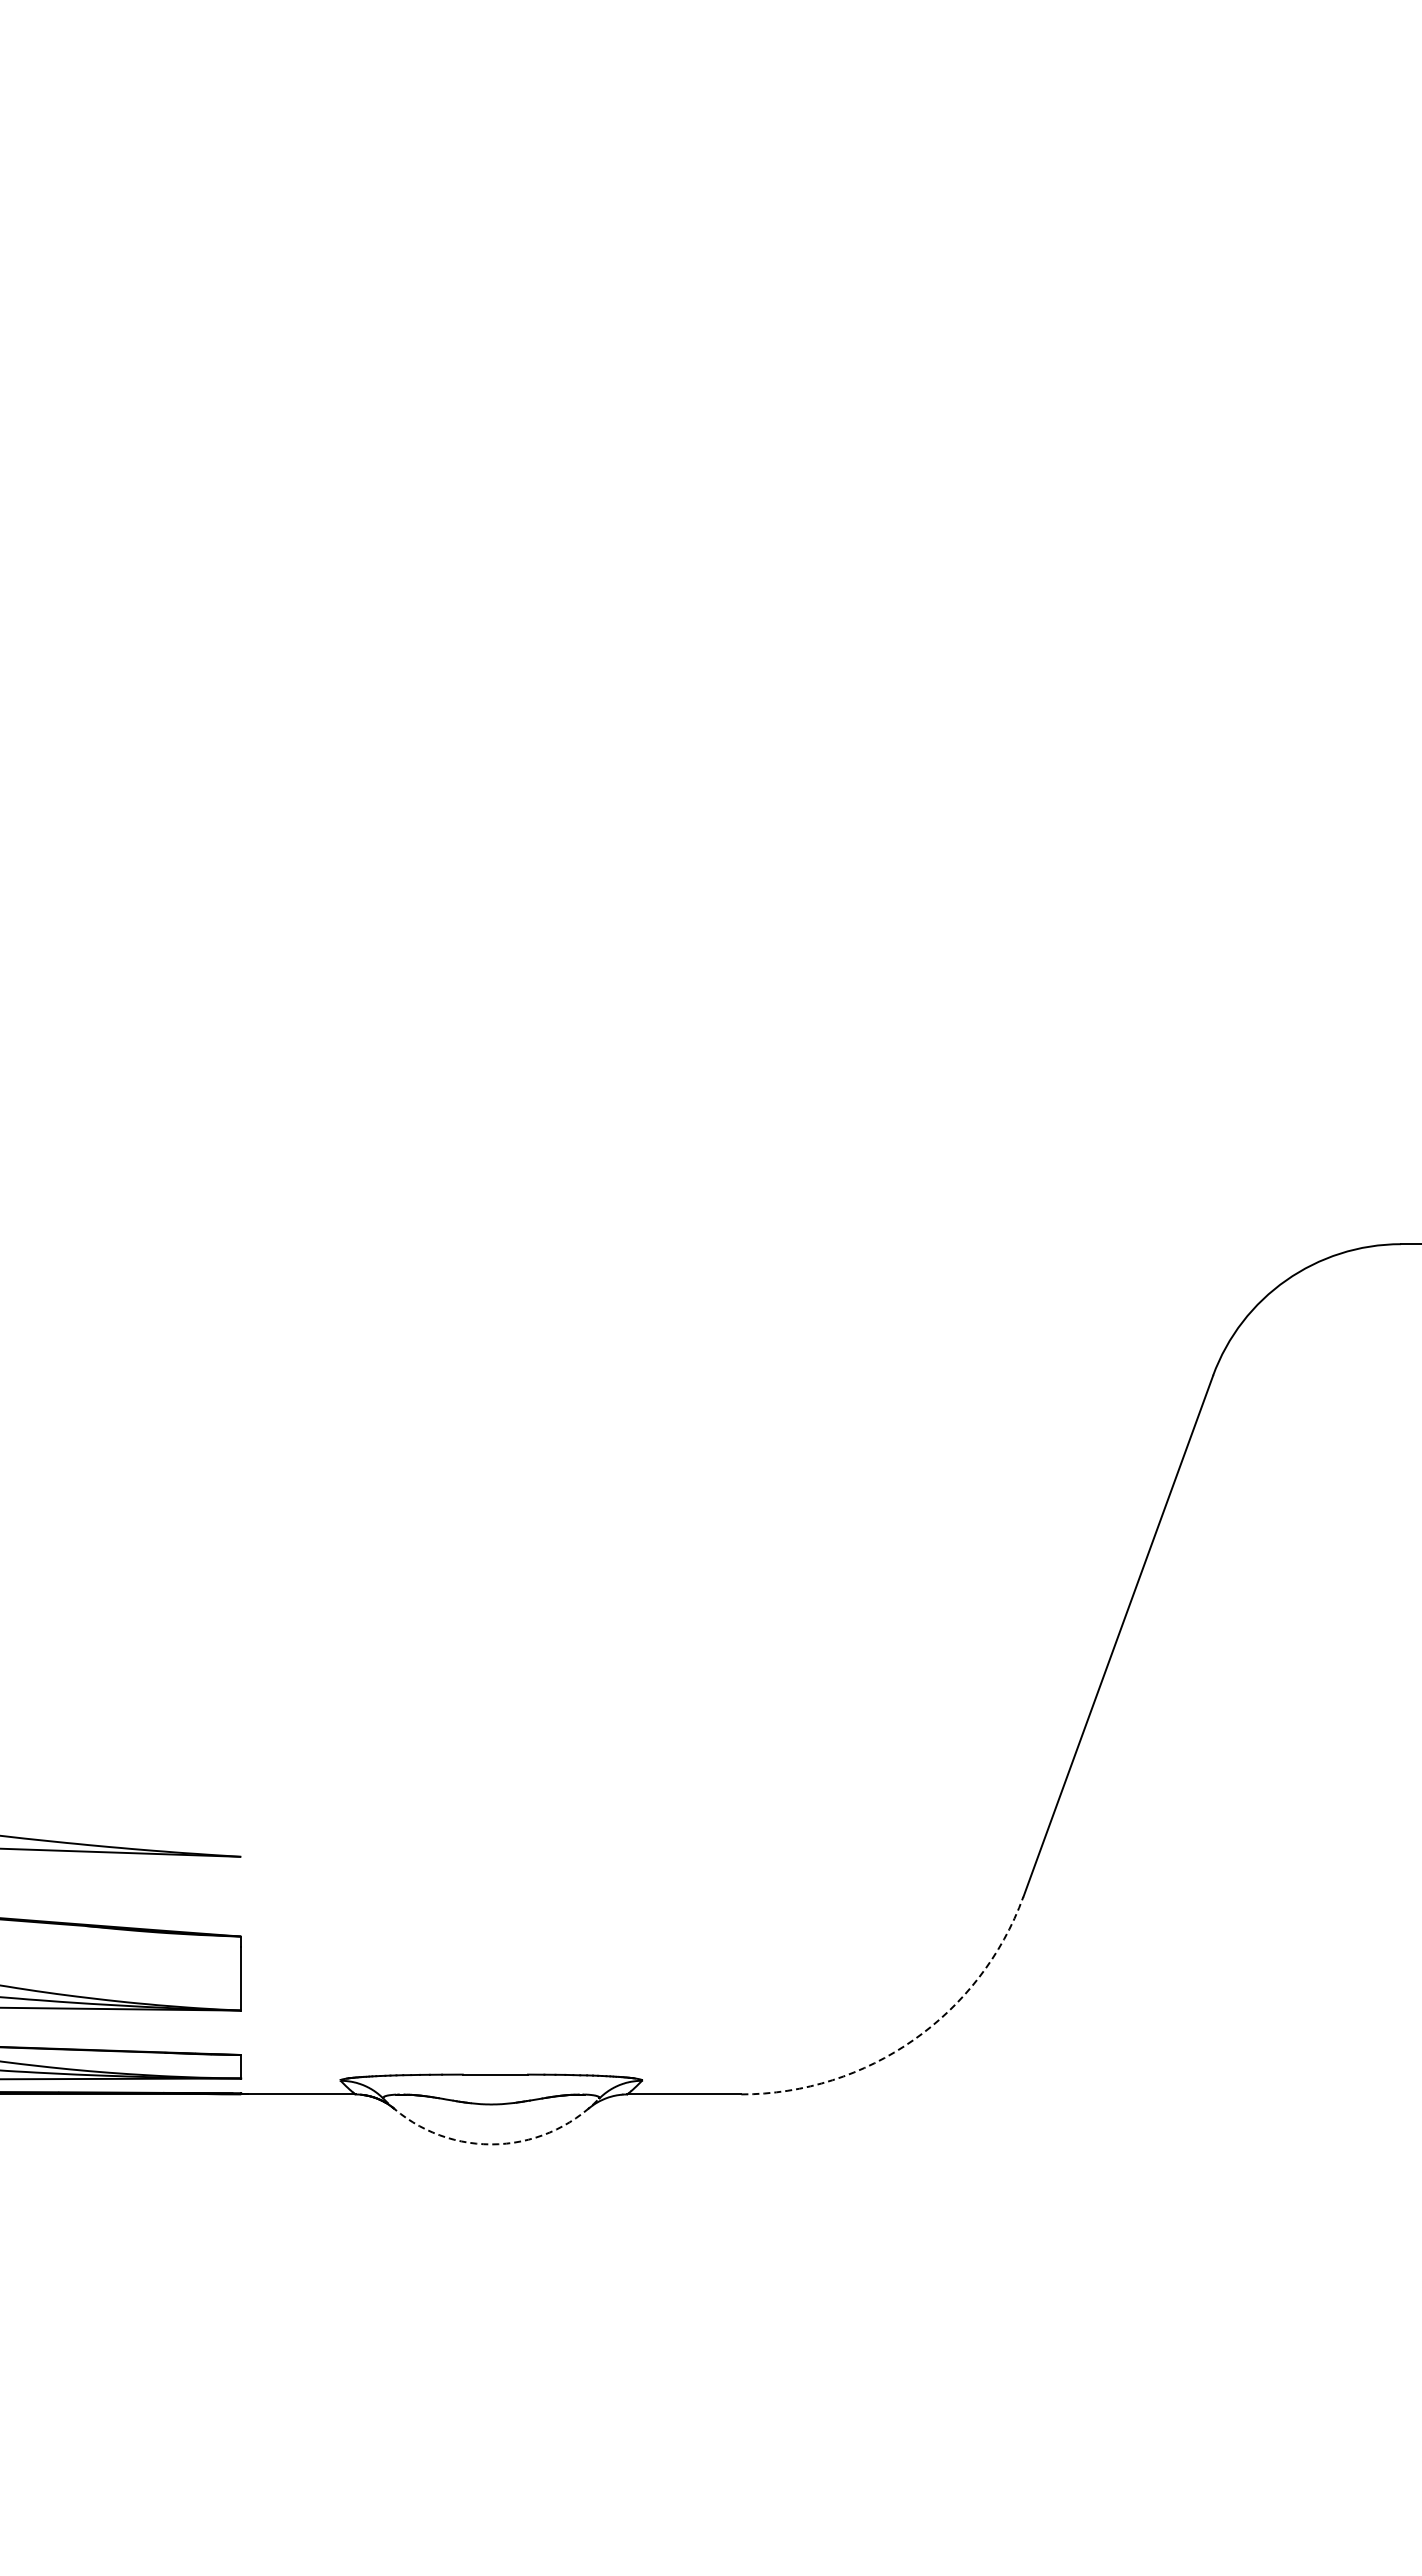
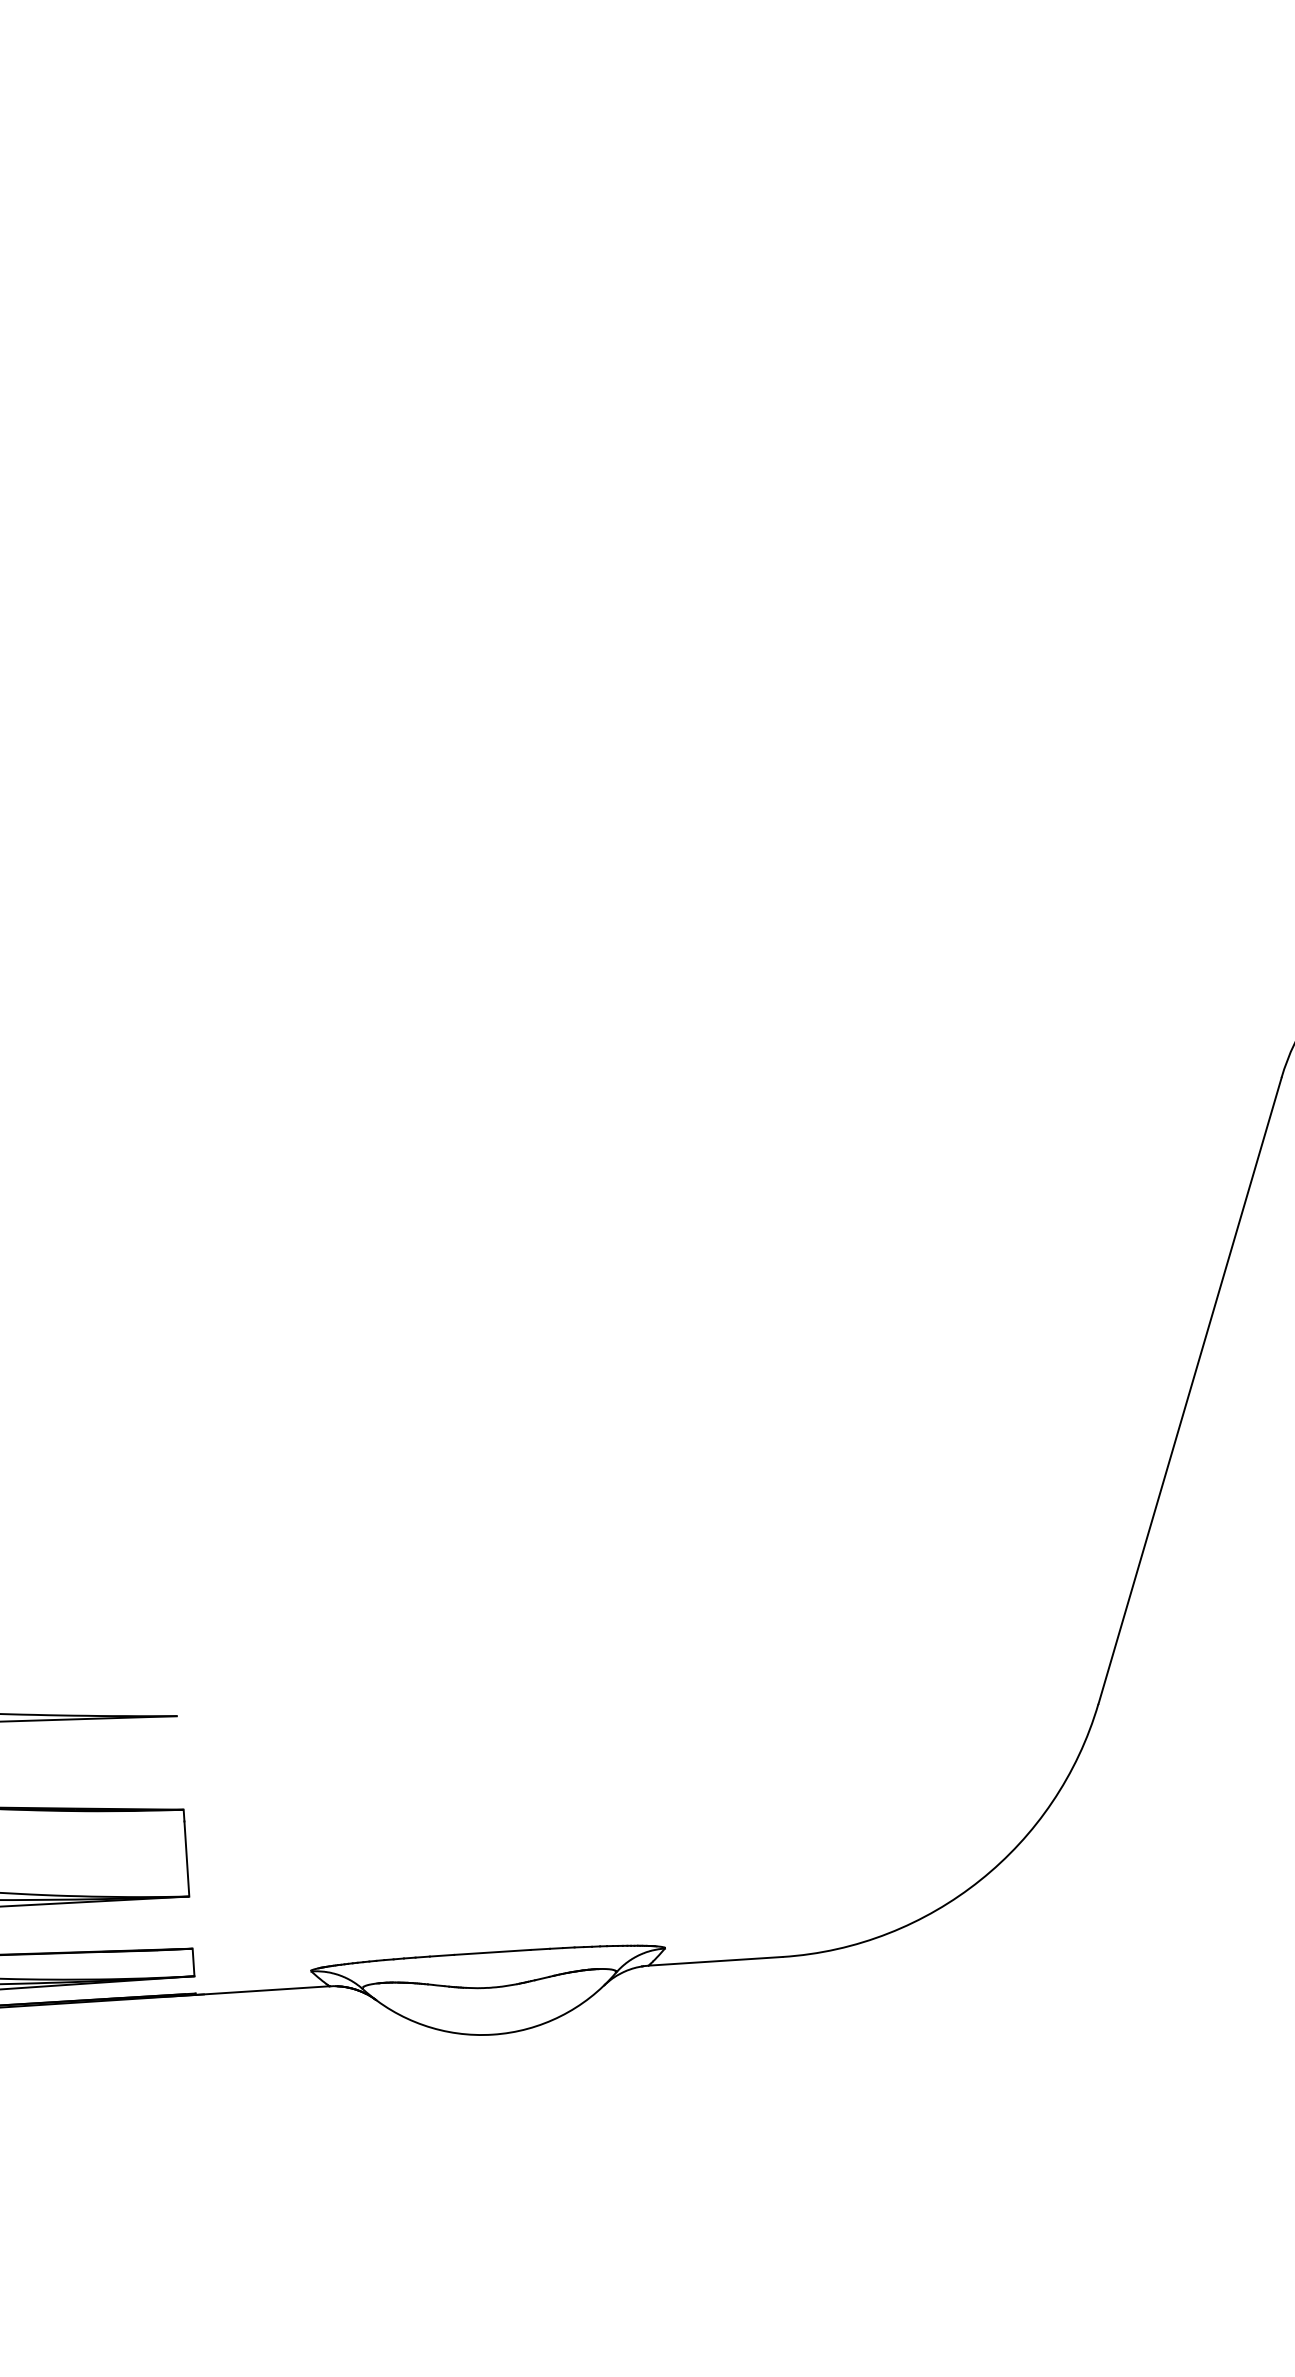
arc: (913, 2040) -> (980, 1880), dashed -> solid
arc: (491, 2144) -> (493, 2034), dashed -> solid

